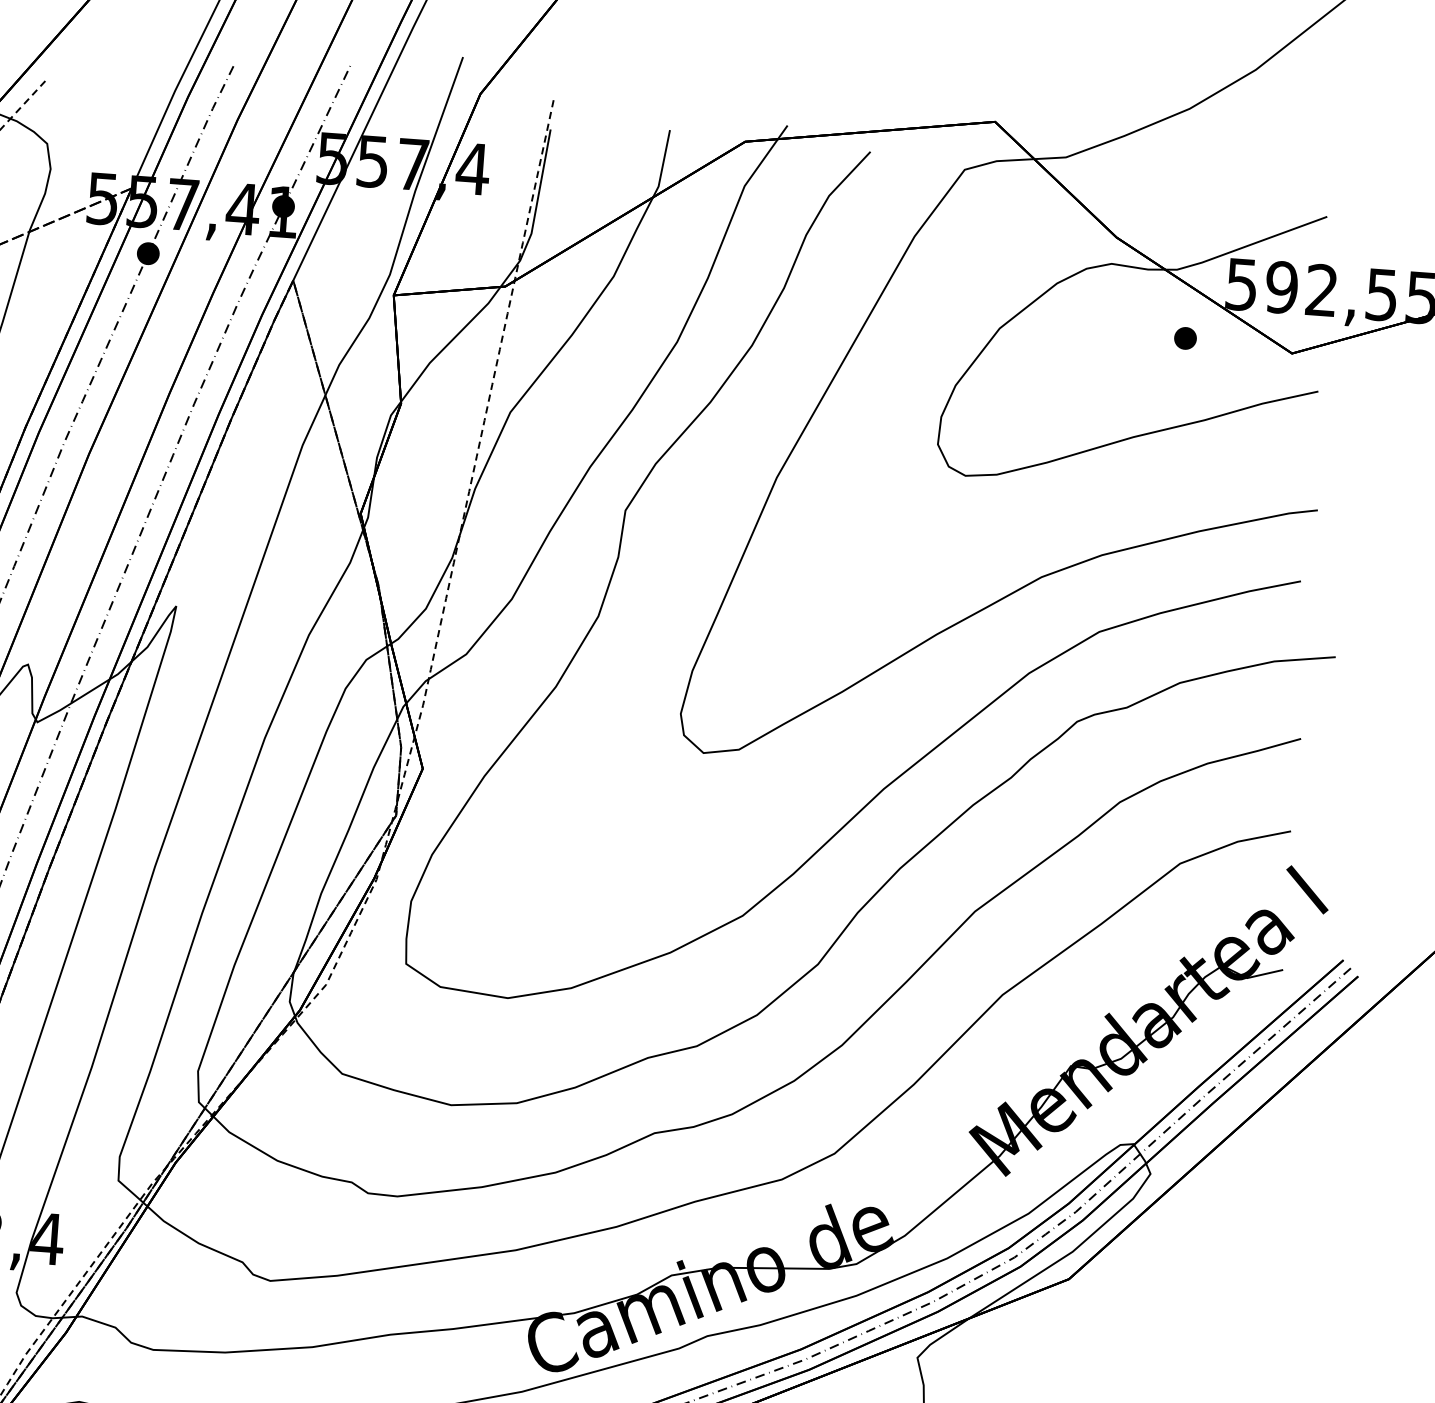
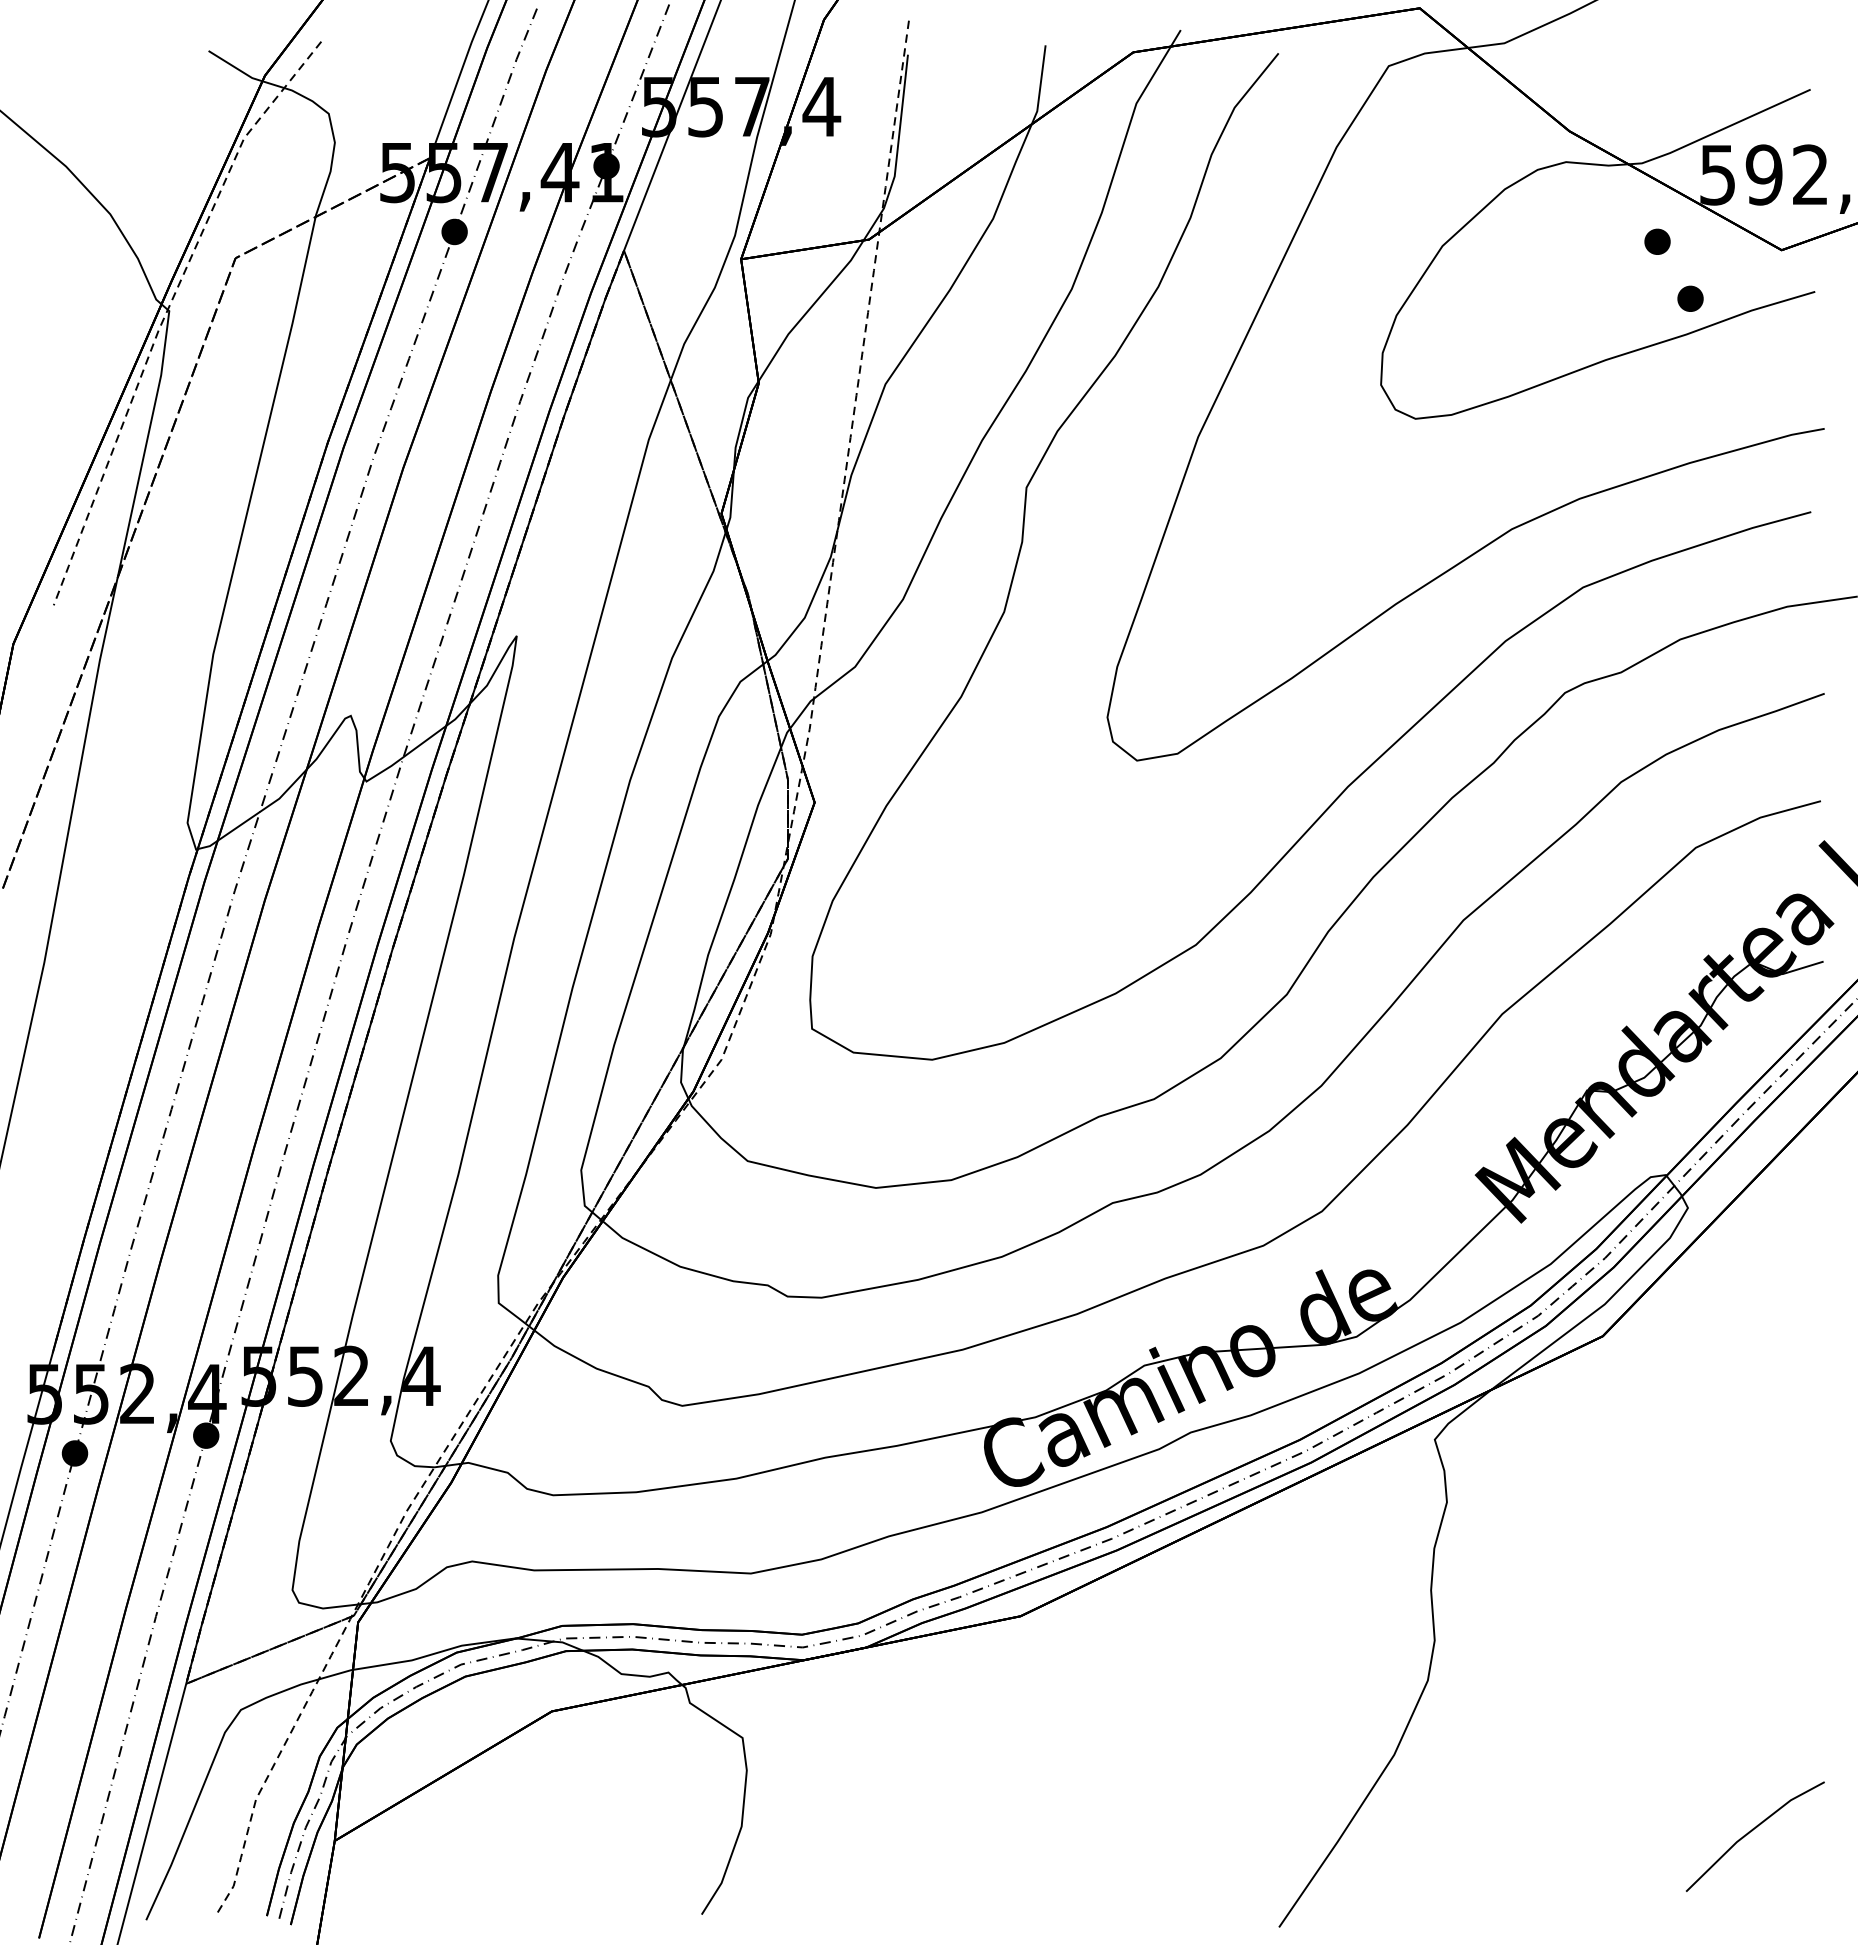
part: (1210, 389) -> (1690, 298), added

